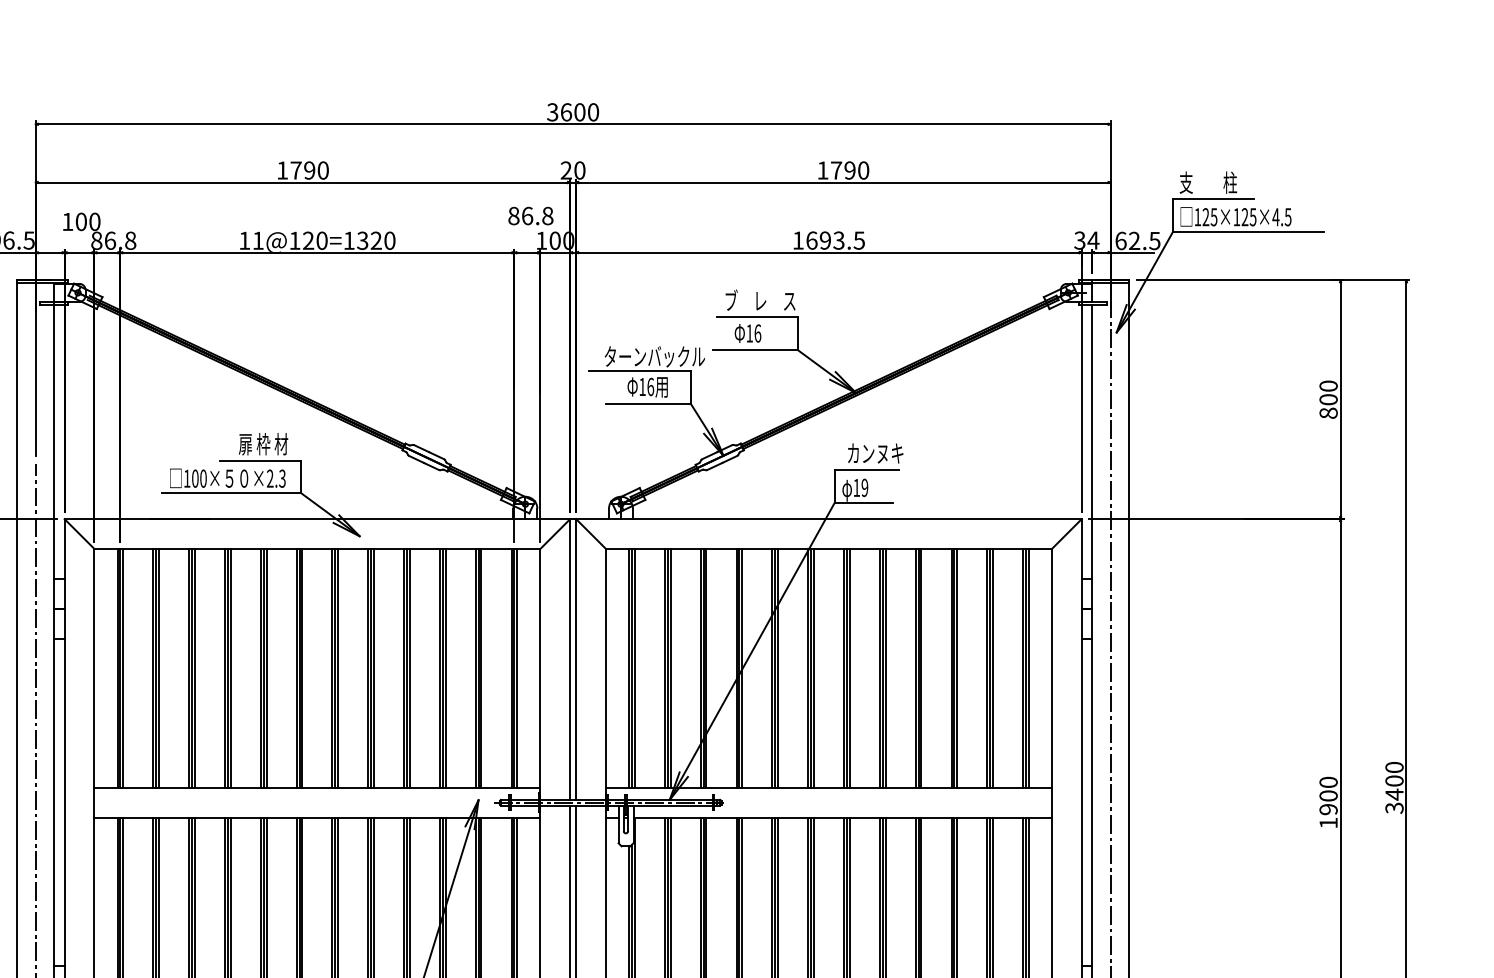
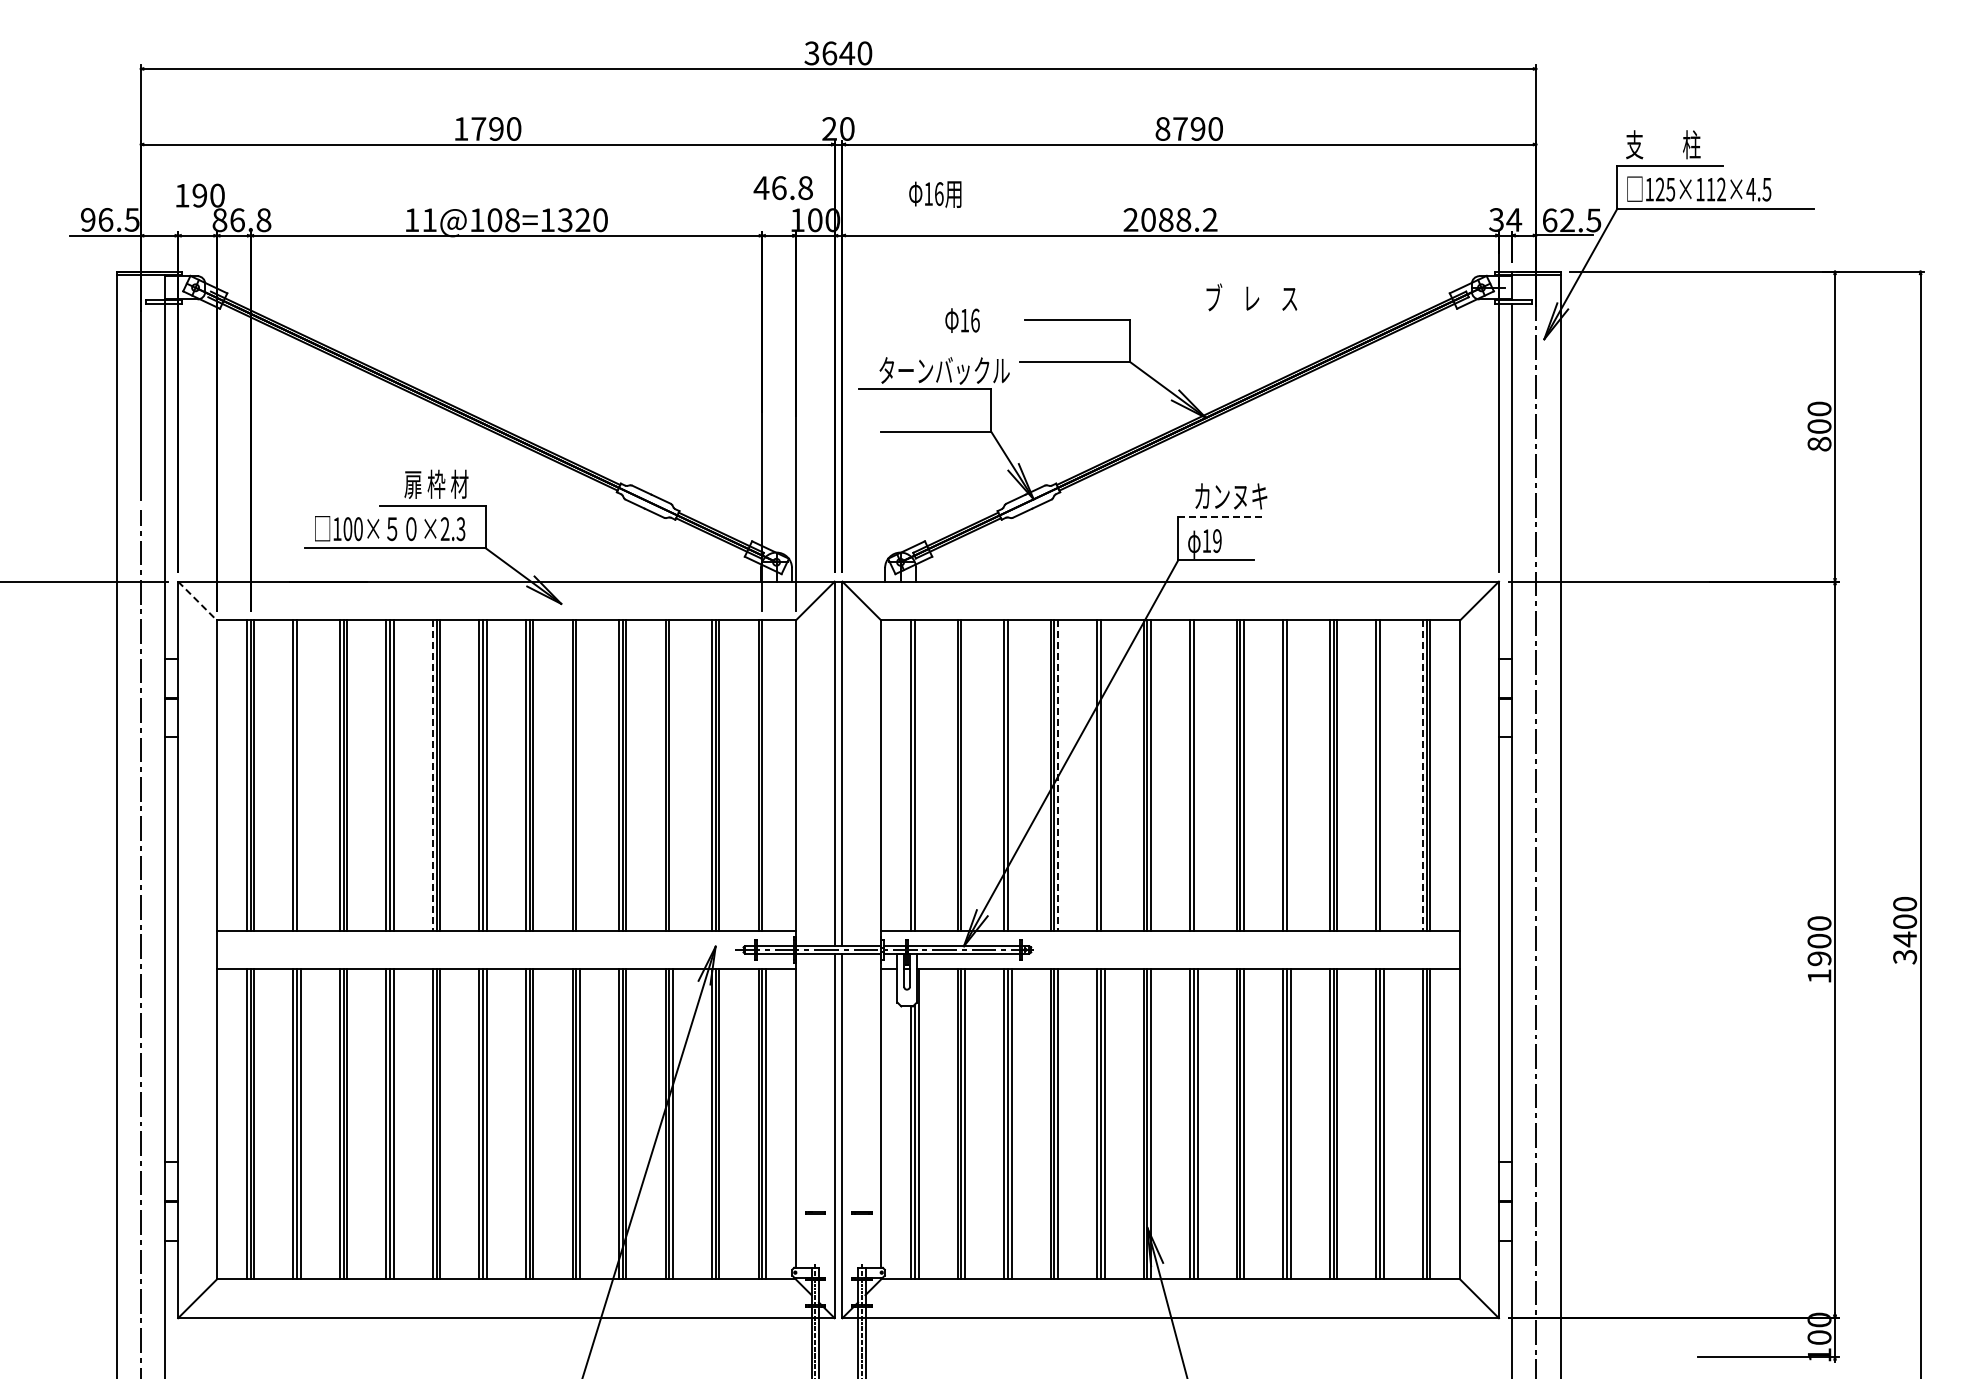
text: (580, 112) -> (847, 53), 3600 -> 3640
text: (822, 170) -> (1162, 128), 1790 -> 8790
text: (513, 216) -> (761, 188), 86.8 -> 46.8
text: (1248, 217) -> (1715, 189), 125×125×4.5 -> 125×112×4.5
text: (81, 221) -> (199, 195), 100 -> 190
text: (828, 240) -> (1170, 219), 1693.5 -> 2088.2
text: (315, 241) -> (503, 220), 11@120=1320 -> 11@108=1320
text: (760, 300) -> (1251, 297), moved
text: (747, 333) -> (962, 320), moved
text: (647, 387) -> (935, 194), moved
line: (867, 469) -> (1220, 517), solid -> dashed
line: (79, 534) -> (197, 601), solid -> dashed
line: (158, 668) -> (300, 775), removed
line: (260, 668) -> (432, 775), solid -> dashed
line: (373, 668) -> (579, 775), removed
line: (445, 668) -> (672, 775), removed
line: (516, 668) -> (765, 775), removed
line: (634, 668) -> (918, 775), removed
line: (670, 668) -> (965, 775), removed
line: (706, 668) -> (1011, 775), removed
line: (742, 668) -> (1058, 775), solid -> dashed
line: (777, 668) -> (1104, 775), removed
line: (849, 668) -> (1197, 775), removed
line: (921, 668) -> (1290, 775), removed
line: (992, 668) -> (1383, 775), removed
line: (1022, 668) -> (1422, 775), solid -> dashed

